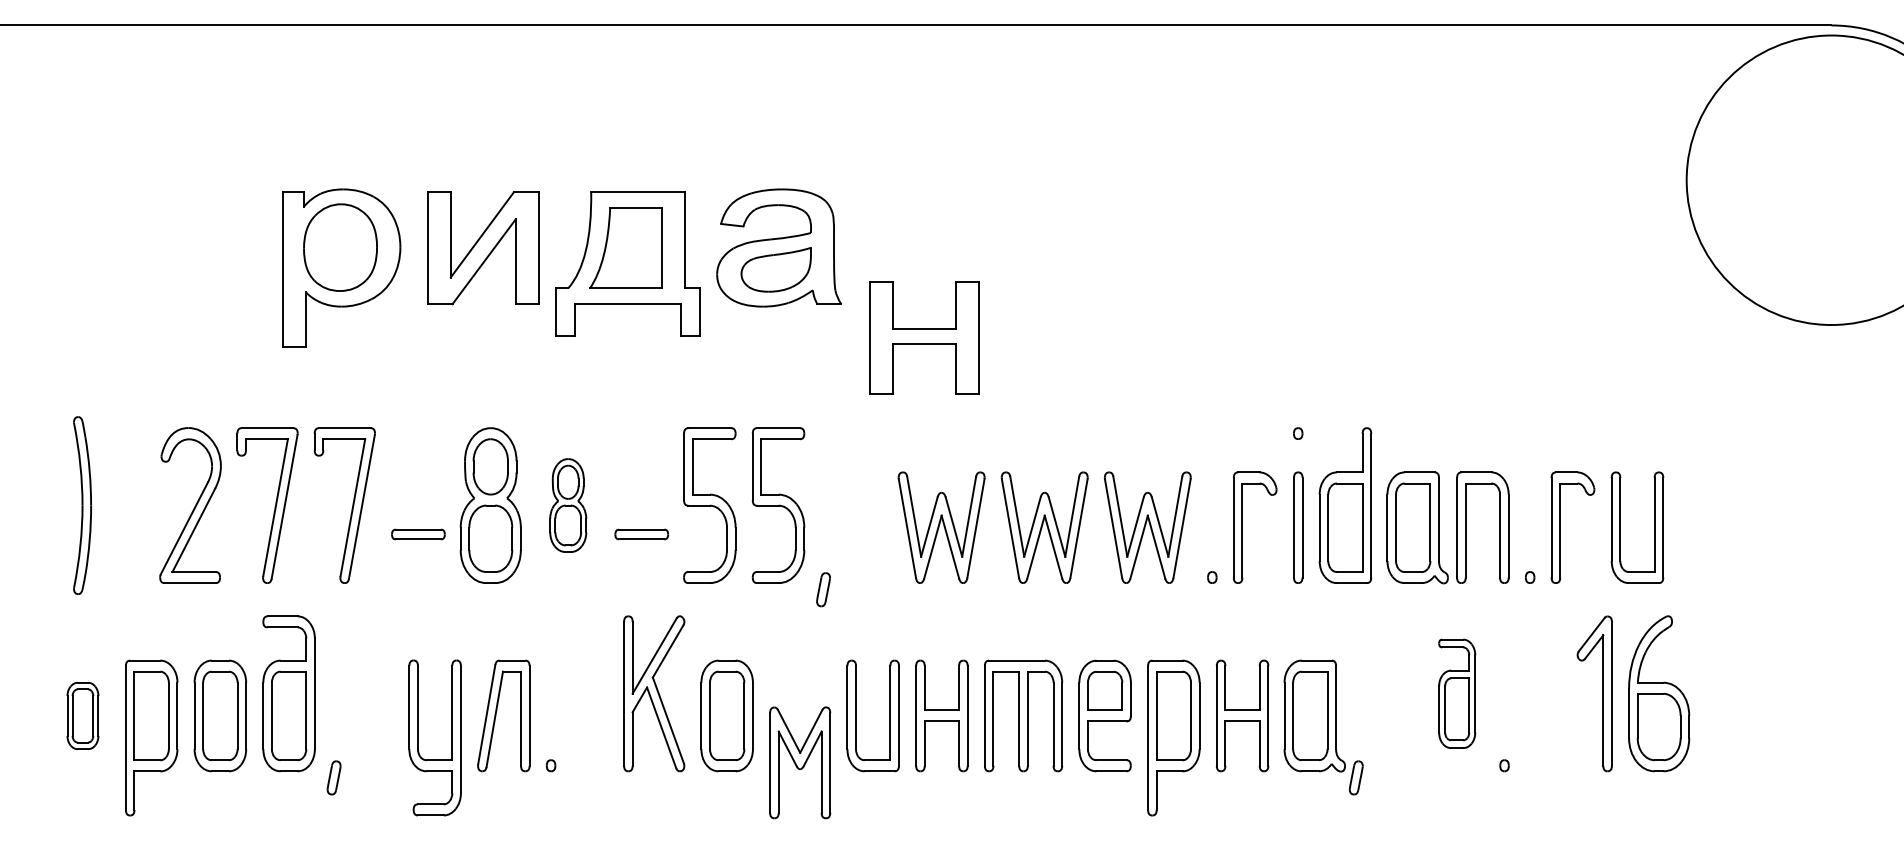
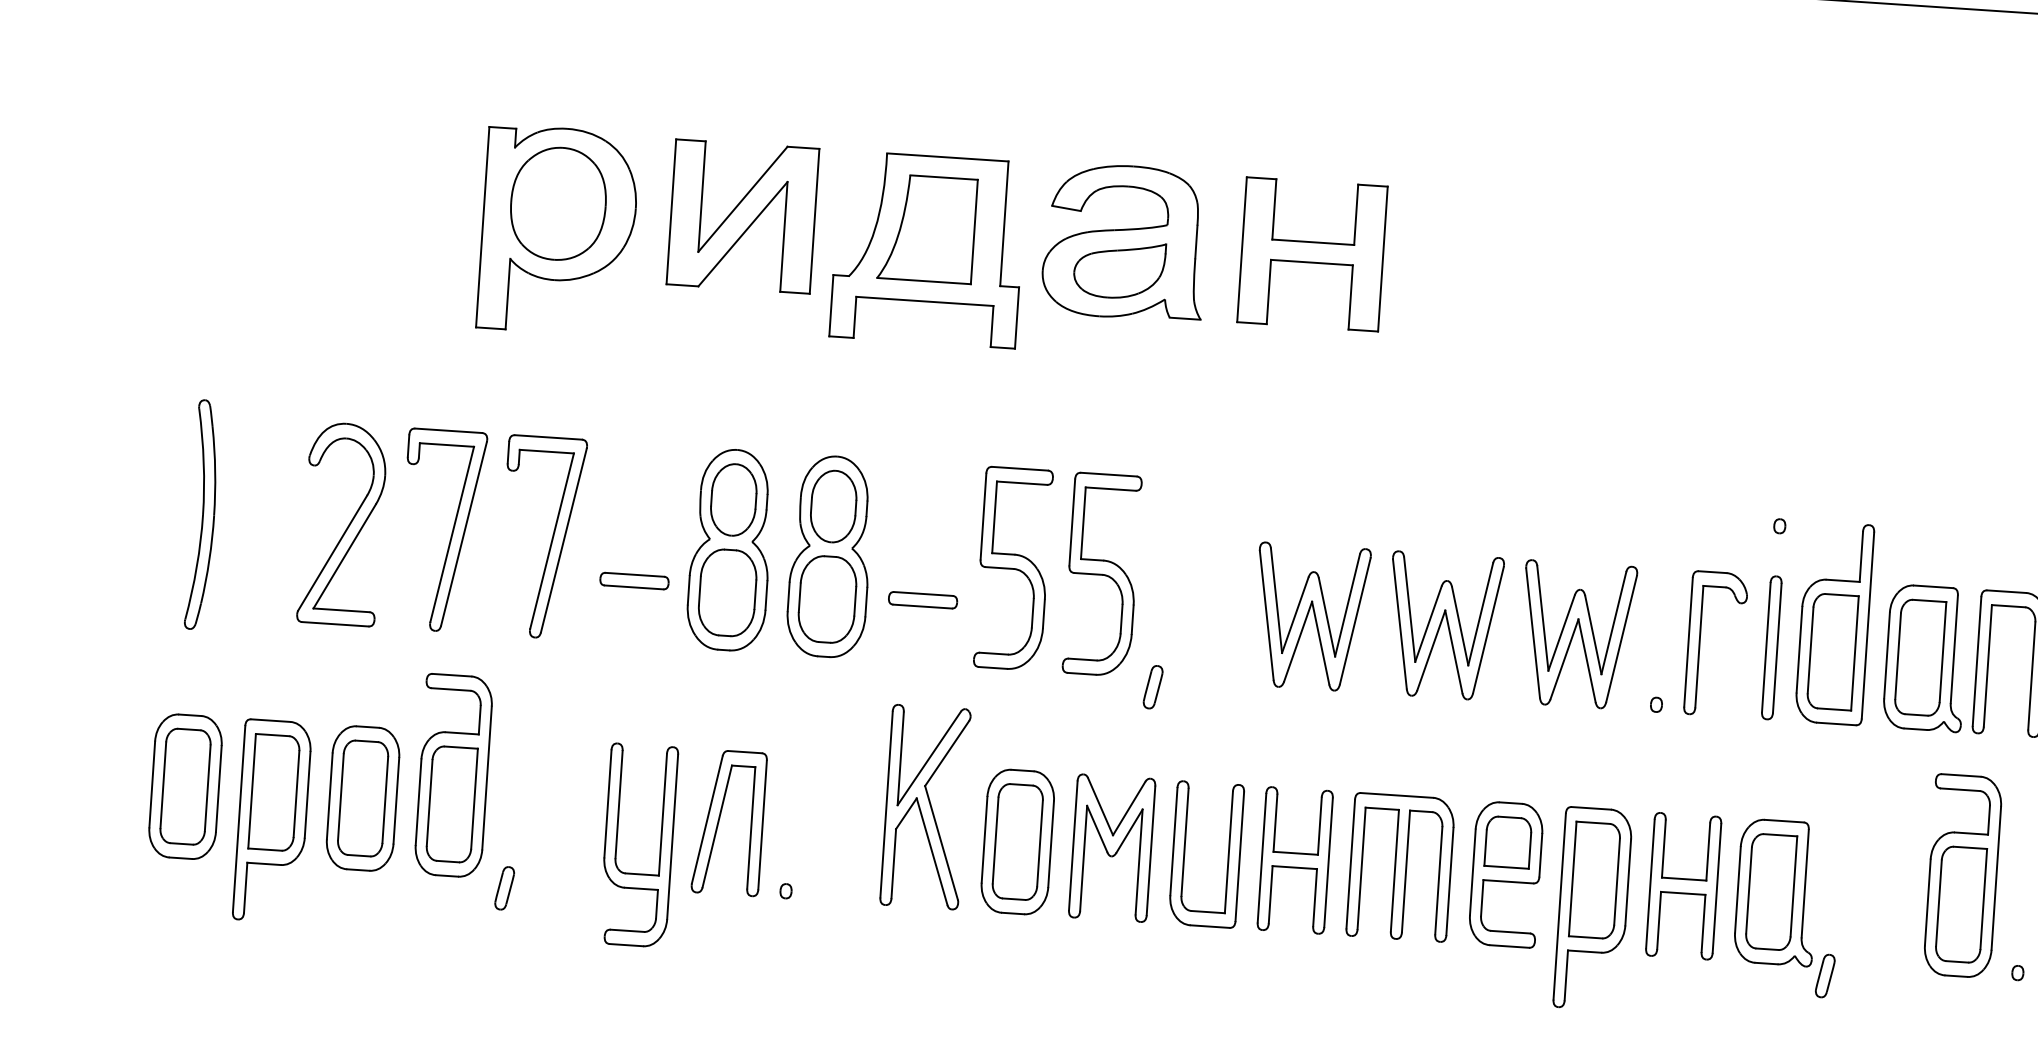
part: (924, 337) -> (1312, 253), moved
part: (568, 505) -> (830, 556), size x1.67
part: (1456, 693) -> (1961, 875), size x1.43
part: (82, 715) -> (184, 786), size x1.67
part: (800, 762) -> (1112, 847), moved

